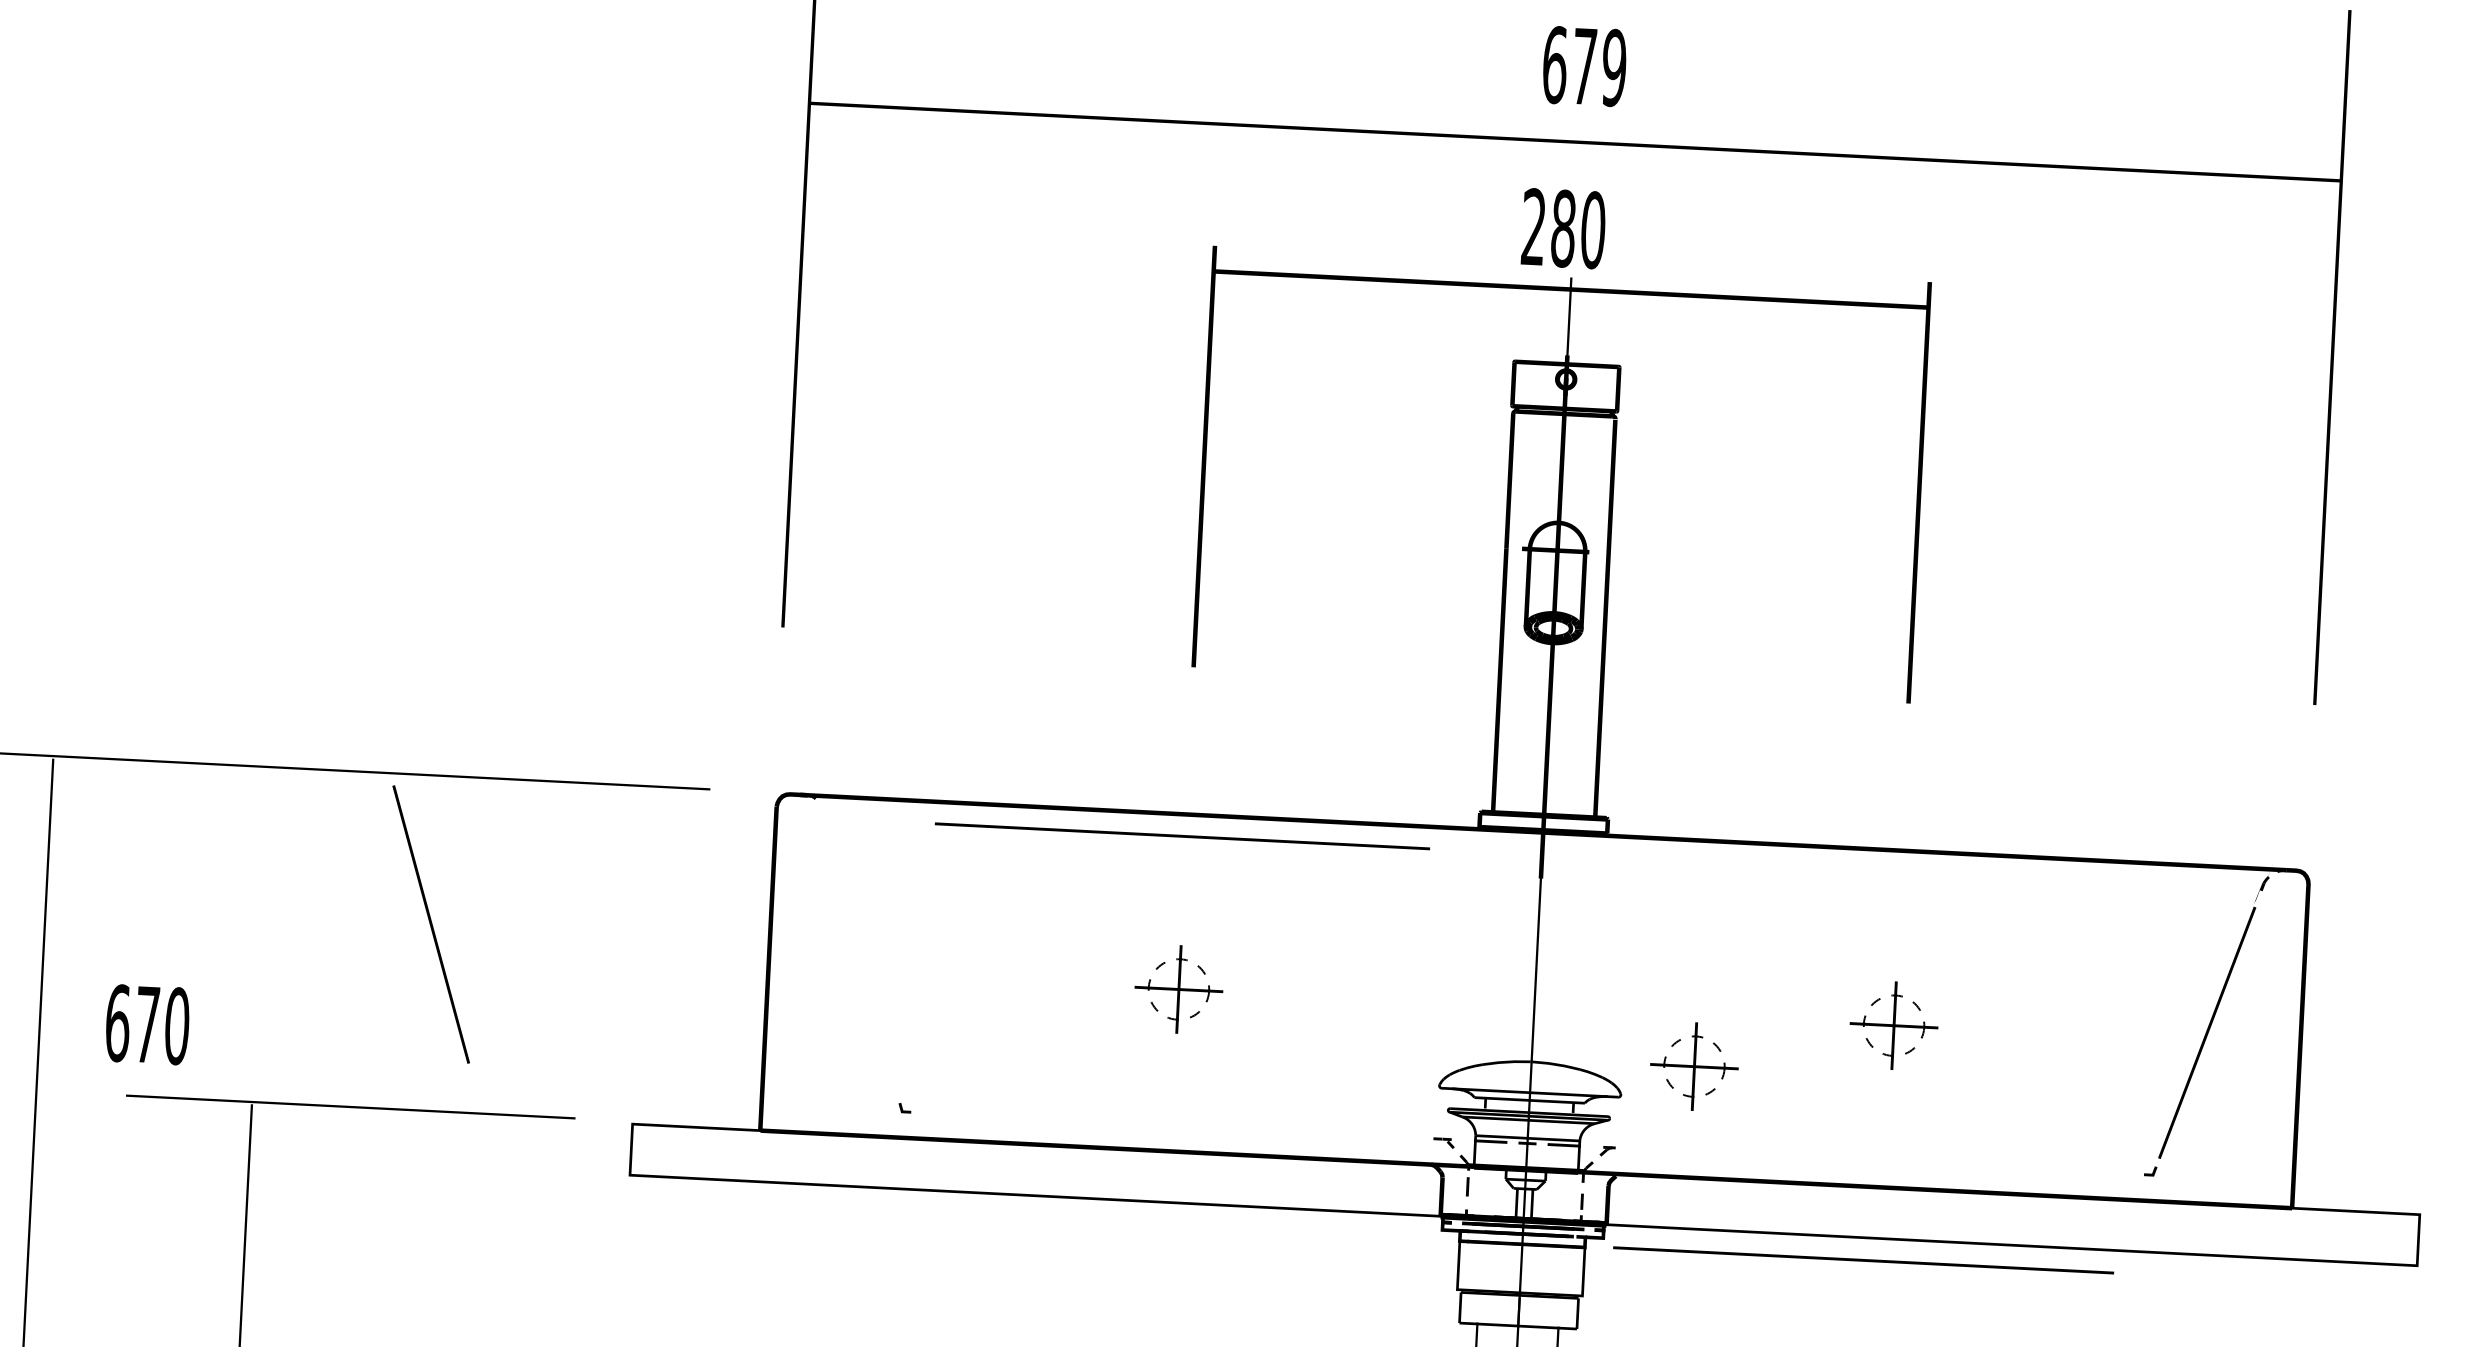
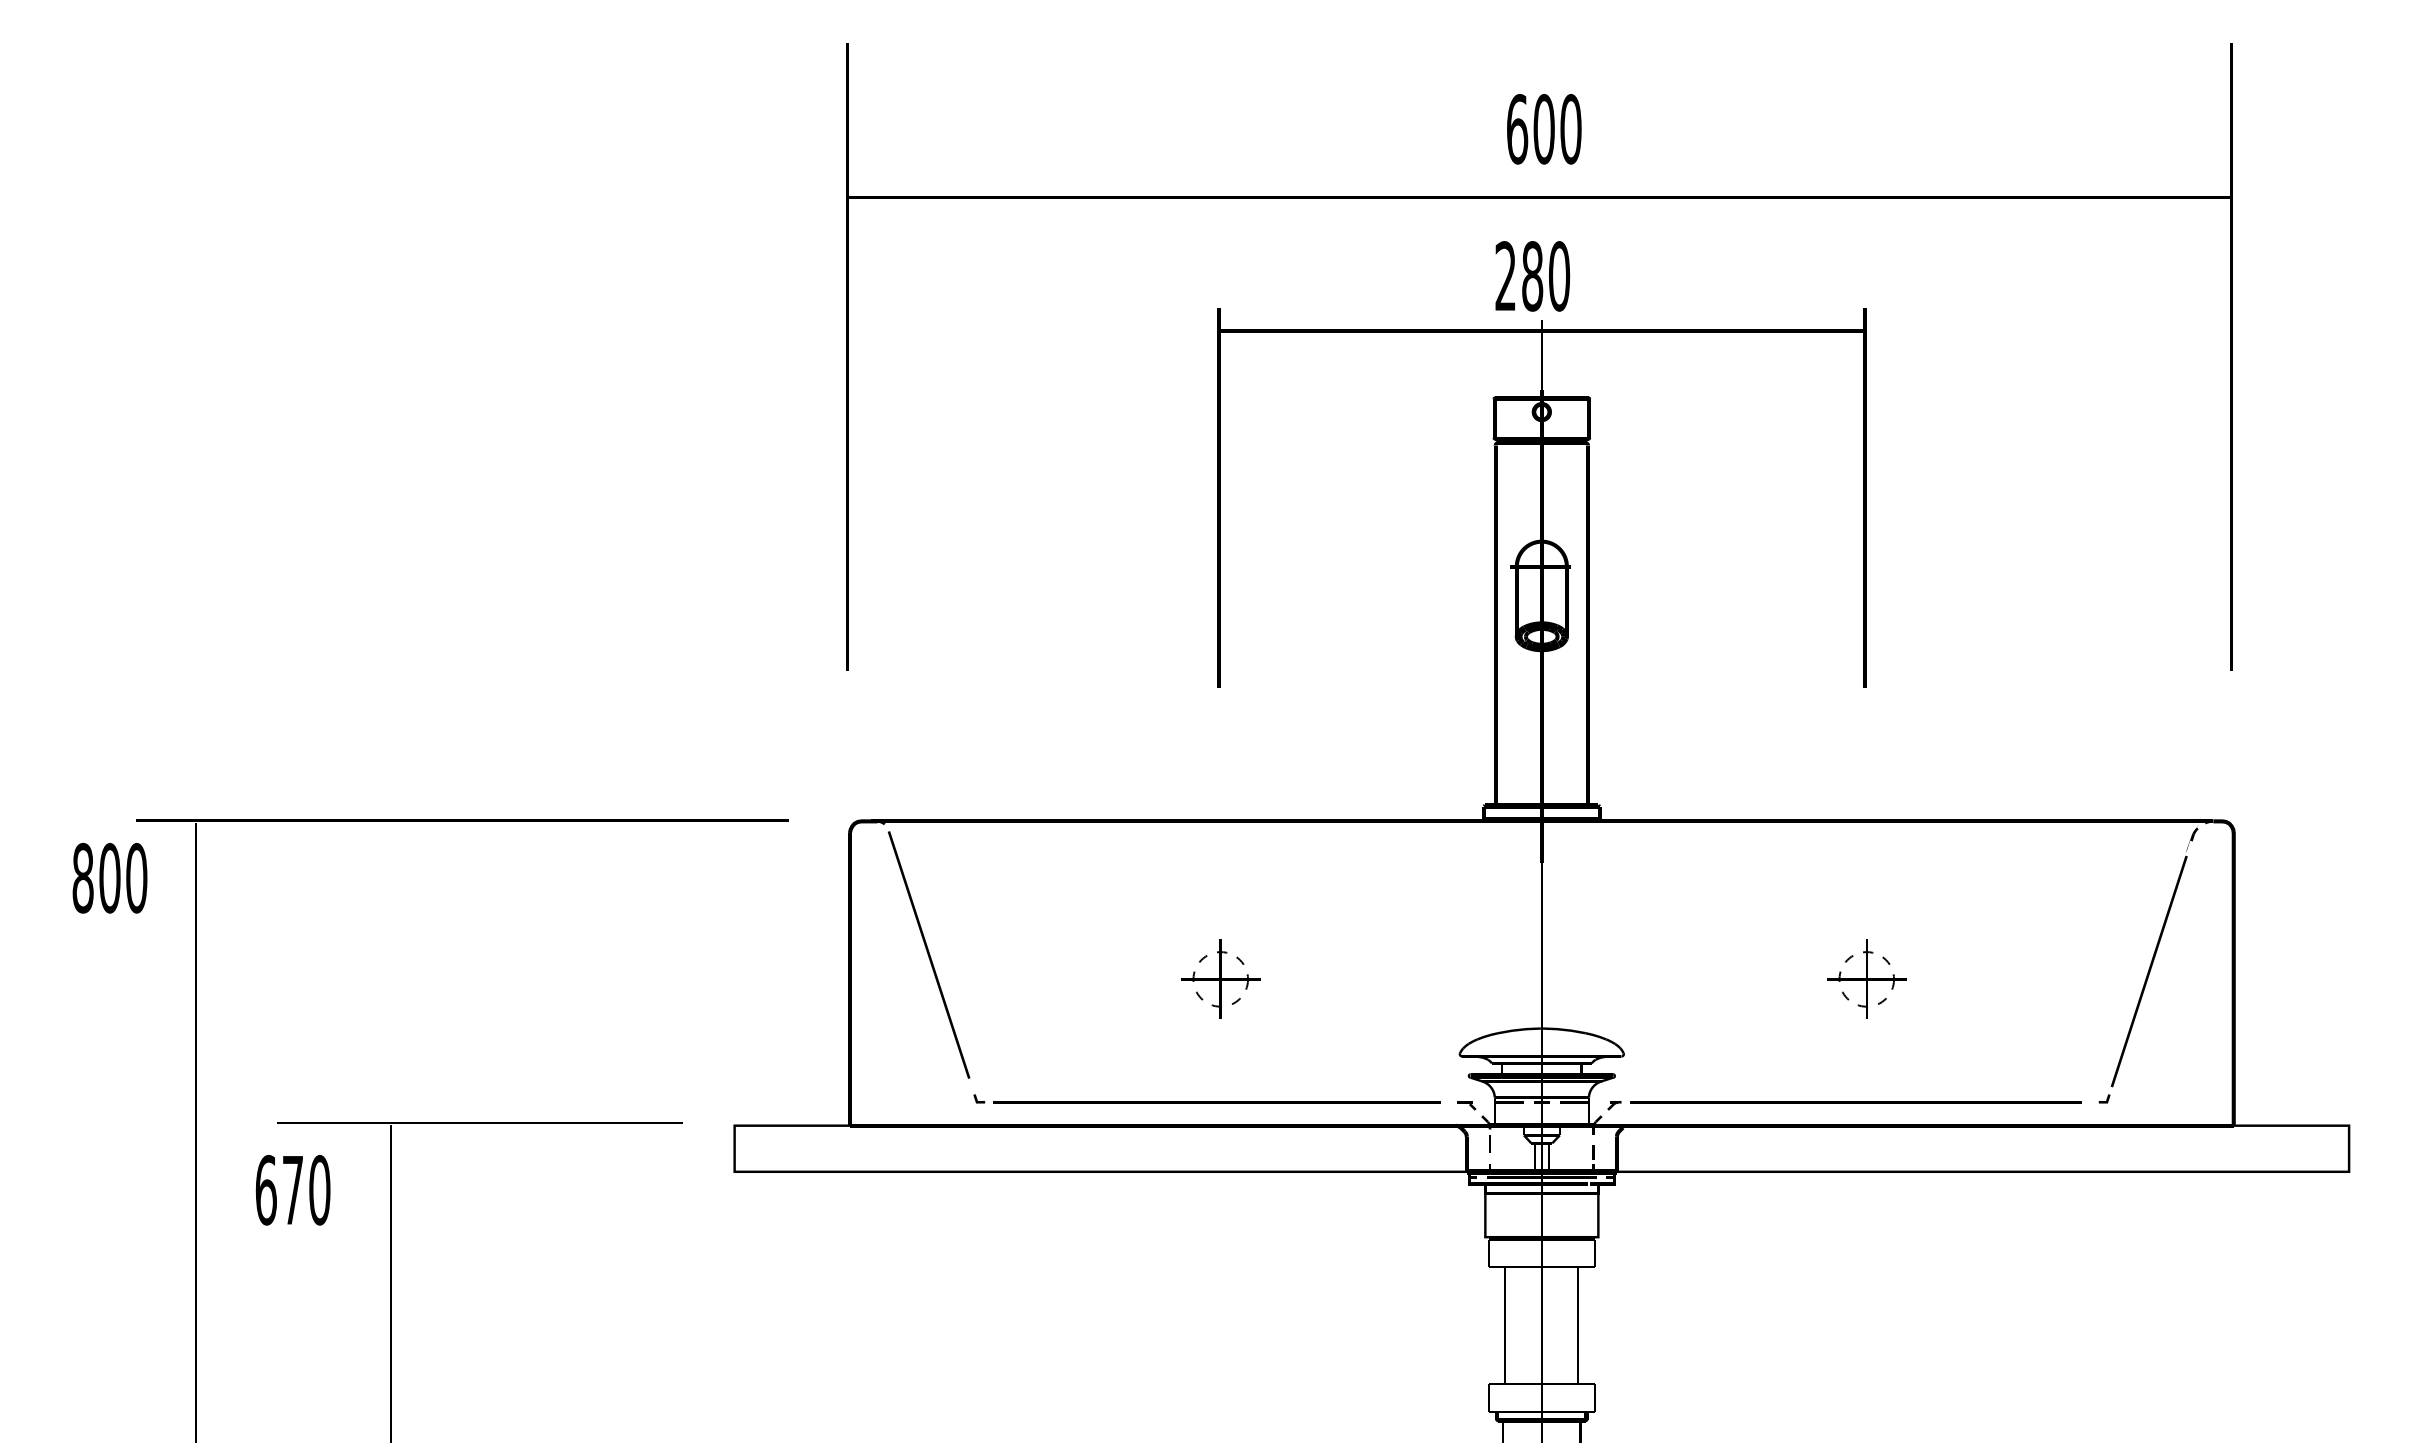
text: (1599, 67) -> (1557, 129), 679 -> 600
line: (1181, 836) -> (1216, 1102), moved
line: (430, 923) -> (928, 954), moved
text: (146, 1024) -> (292, 1190), moved
part: (1694, 1065) -> (1688, 1024), removed
line: (1862, 1260) -> (1855, 1102), moved

